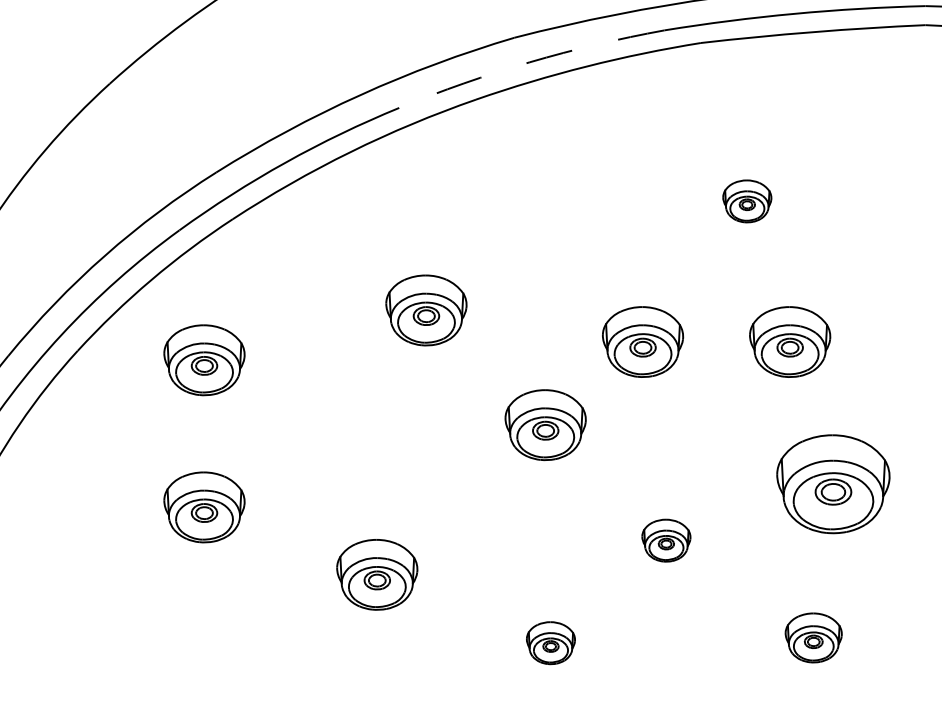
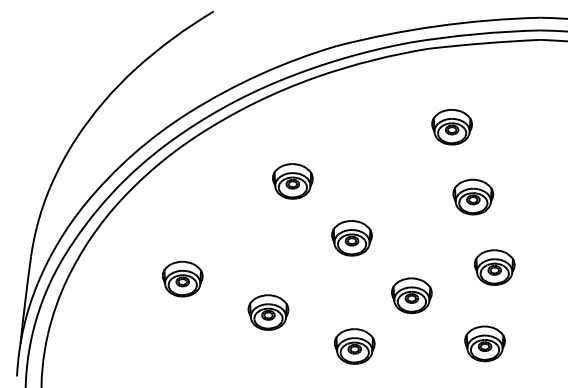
arc: (530, 62) -> (344, 58), dashed -> solid
part: (746, 201) -> (451, 127), size x1.67
part: (643, 340) -> (400, 196), removed
part: (203, 358) -> (182, 205), removed
part: (832, 483) -> (494, 267), size x0.71
part: (665, 540) -> (411, 295), size x1.67
part: (812, 637) -> (484, 343), size x1.43
part: (550, 643) -> (354, 346), size x1.67

